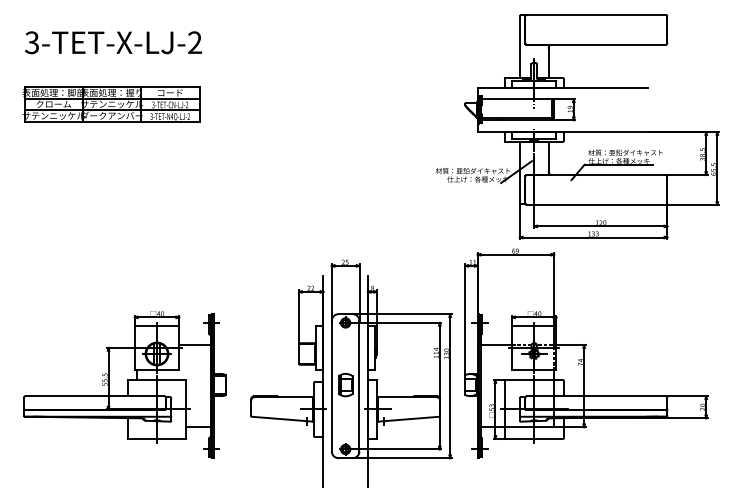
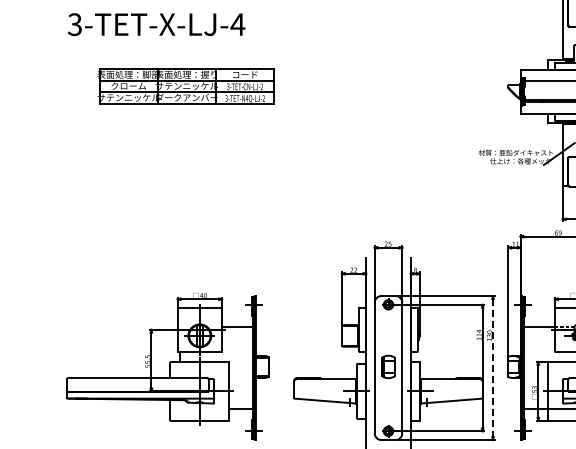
text: (194, 42) -> (237, 24), 3-TET-X-LJ-2 -> 3-TET-X-LJ-4
part: (111, 104) -> (186, 86), moved
line: (450, 386) -> (493, 368), solid -> dashed

